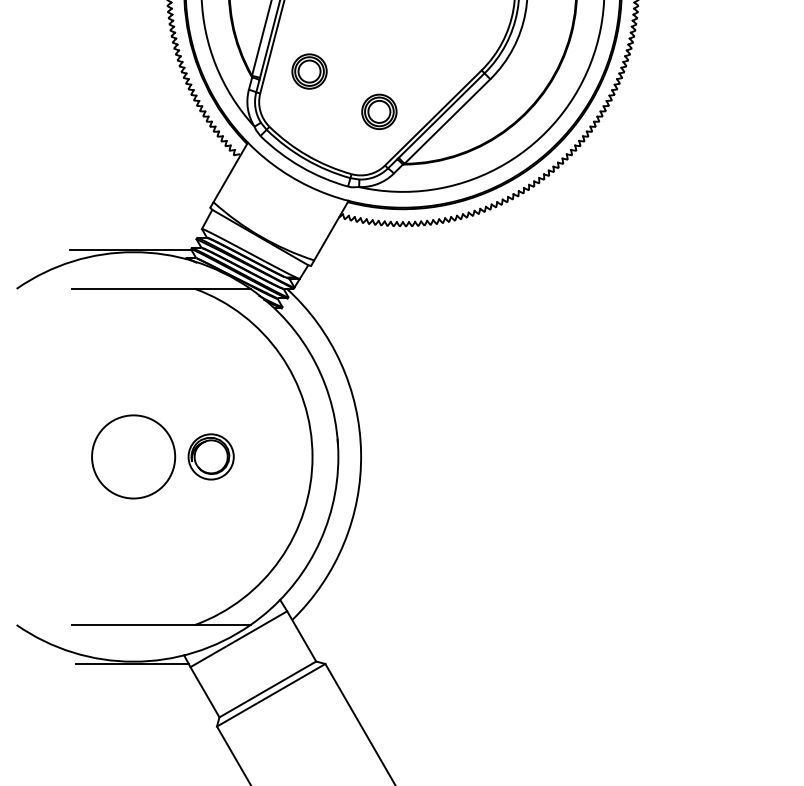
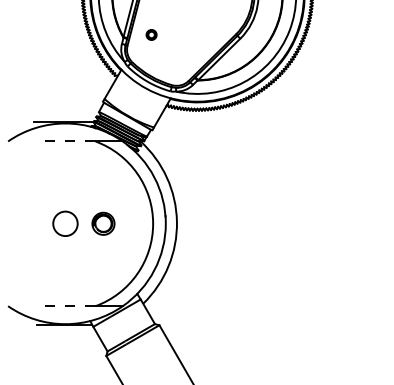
part: (309, 70) -> (151, 34), size x0.6
part: (378, 111) -> (185, 54), removed
line: (131, 288) -> (64, 141), solid -> dashed
circle: (133, 456) -> (65, 223), size x0.6
line: (131, 625) -> (64, 306), solid -> dashed

